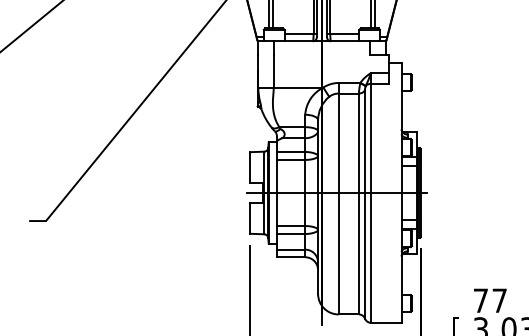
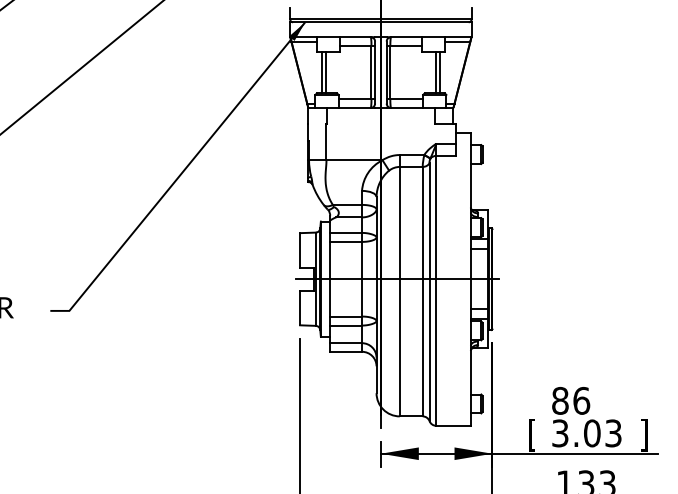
text: (490, 300) -> (571, 400), 77 -> 86

